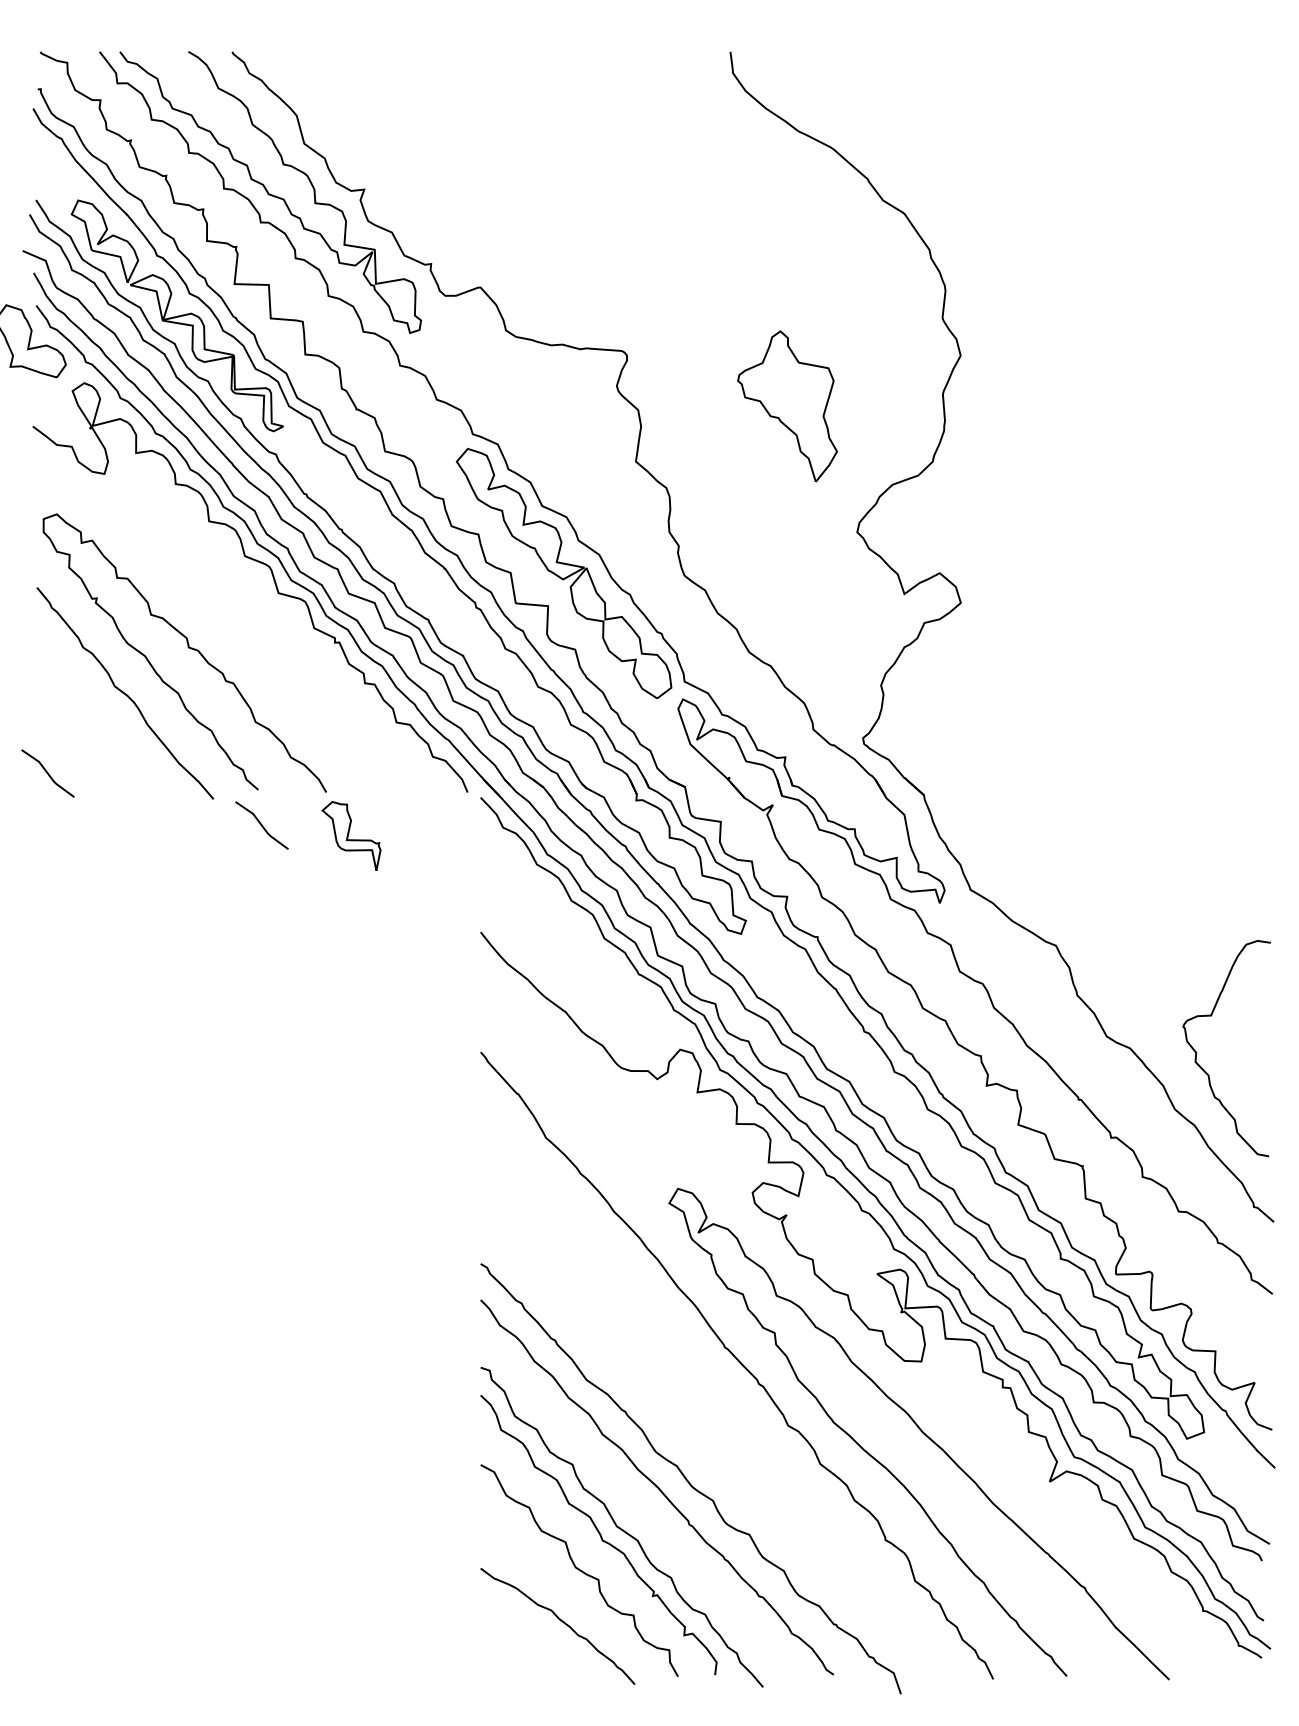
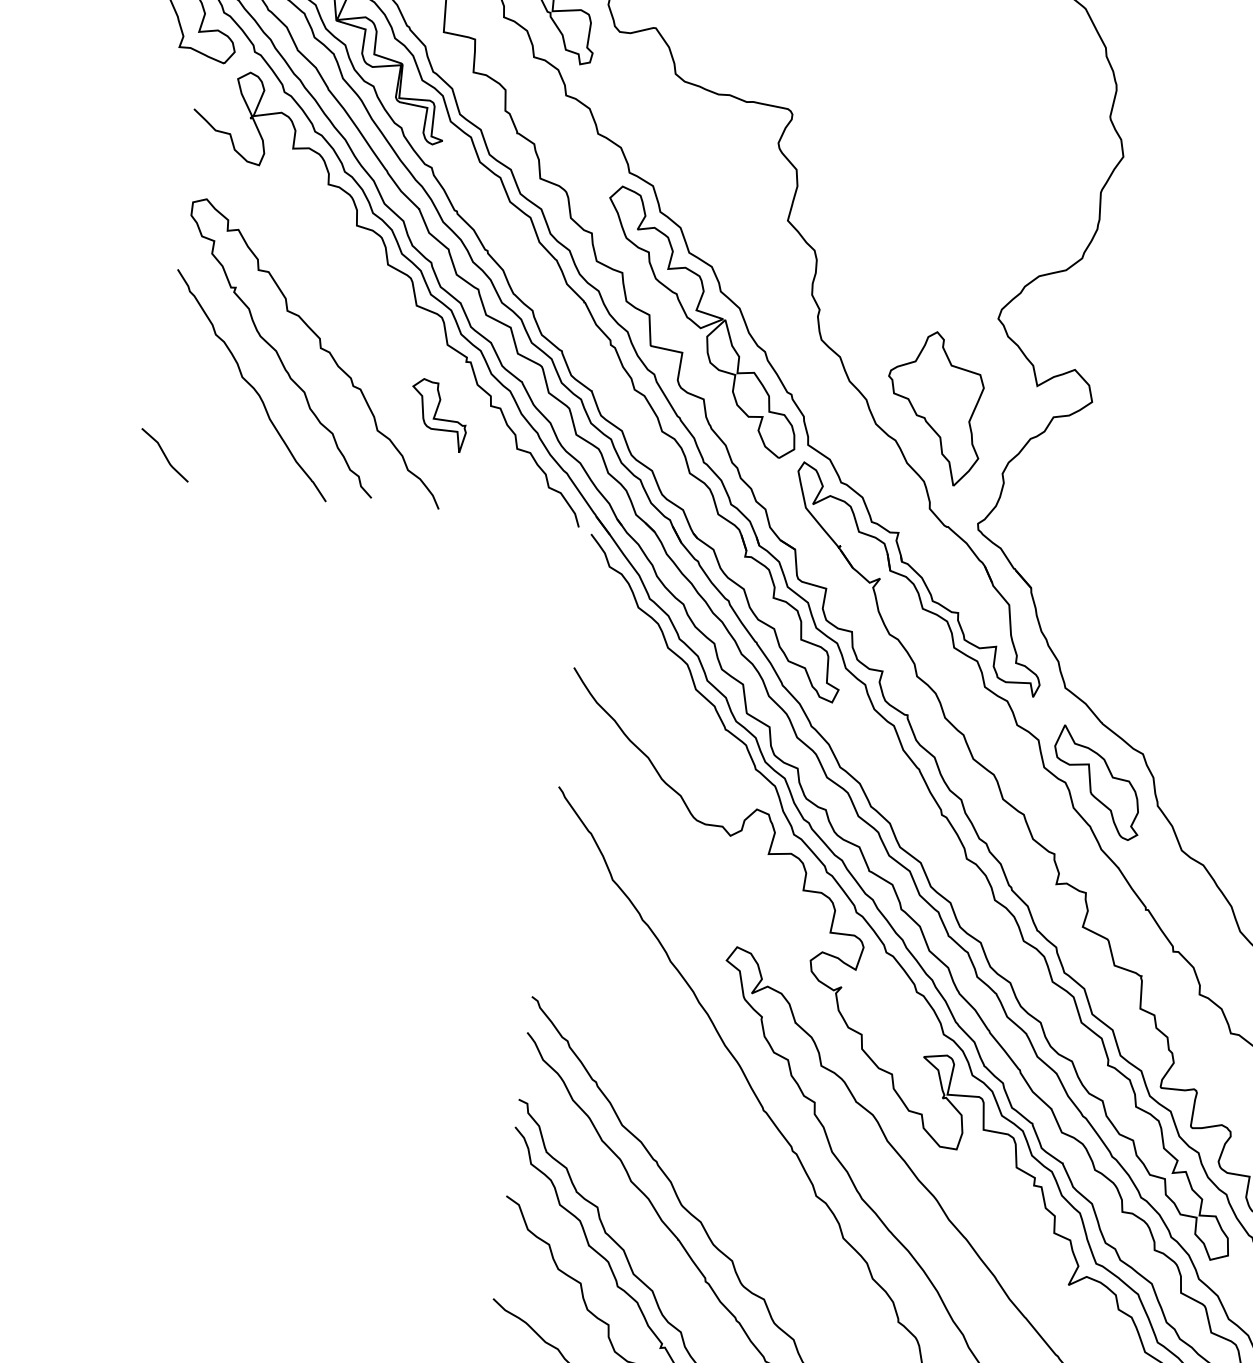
part: (787, 406) -> (934, 407), moved
curve: (261, 825) -> (370, 533), removed
part: (351, 835) -> (438, 414), moved
part: (1014, 979) -> (1097, 782), added

